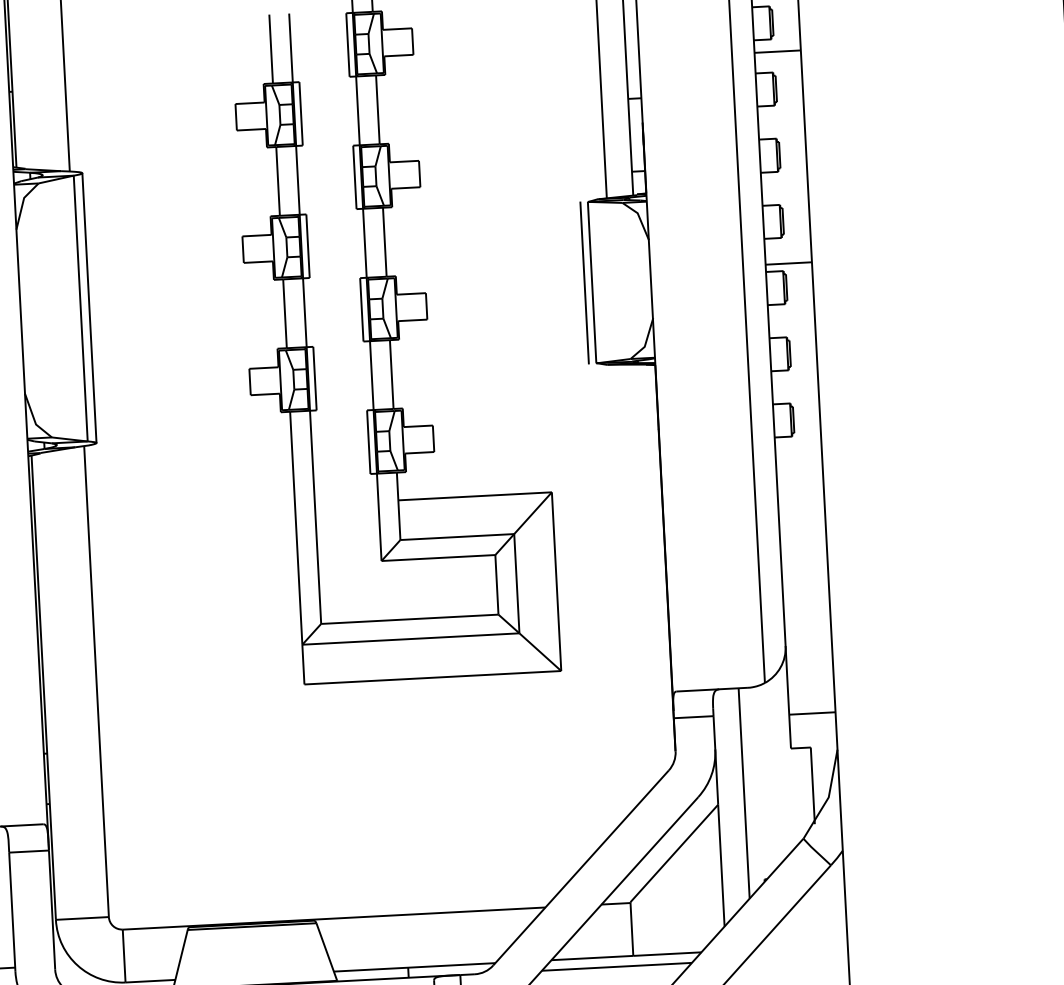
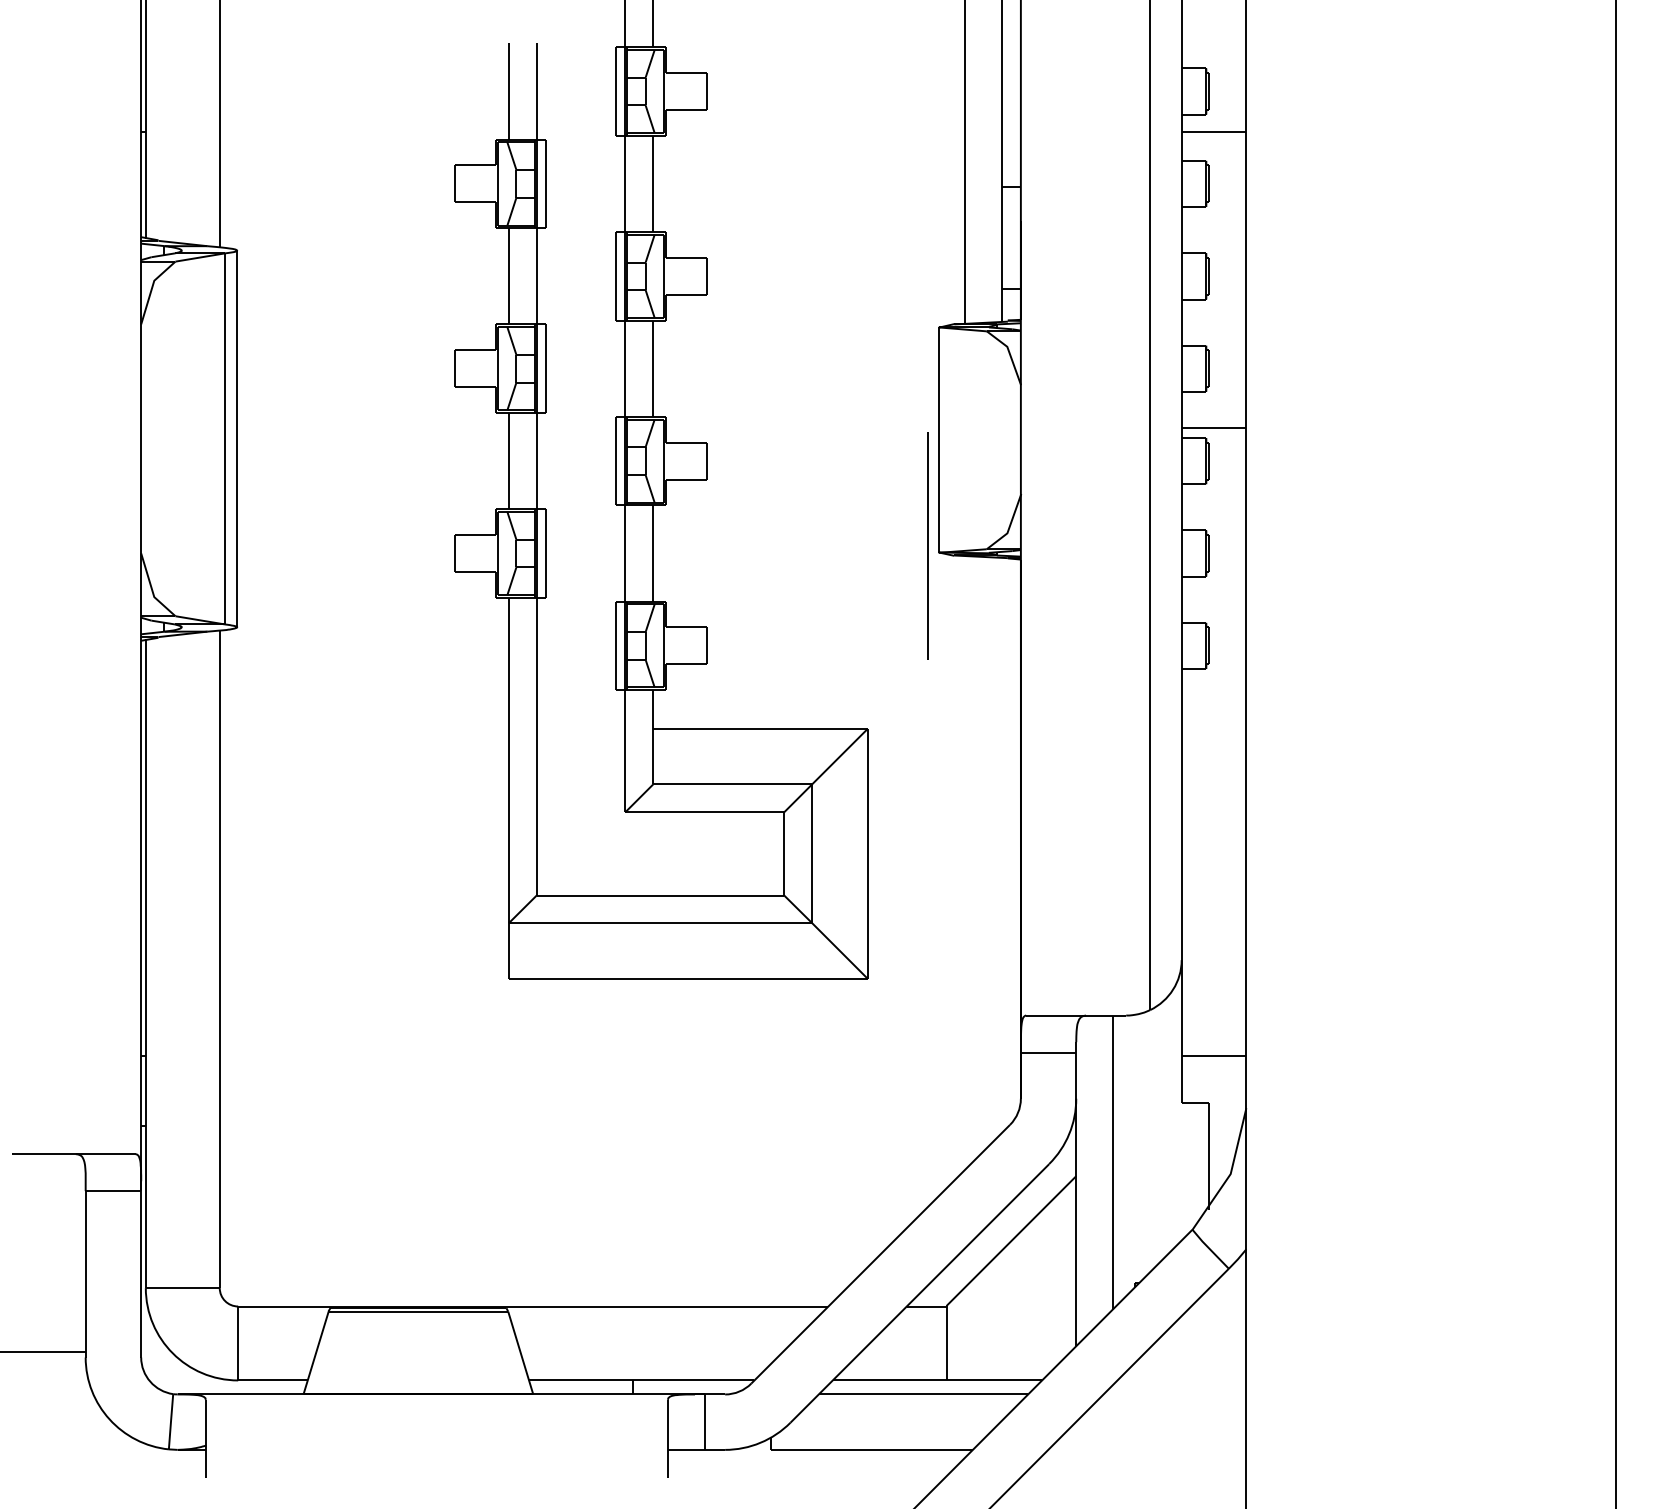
line: (583, 282) -> (927, 545), moved

